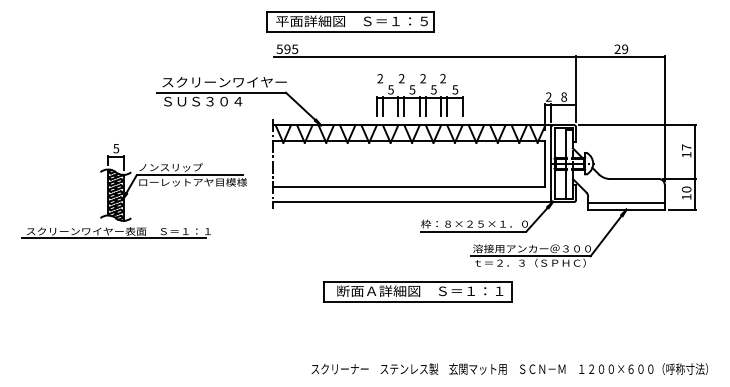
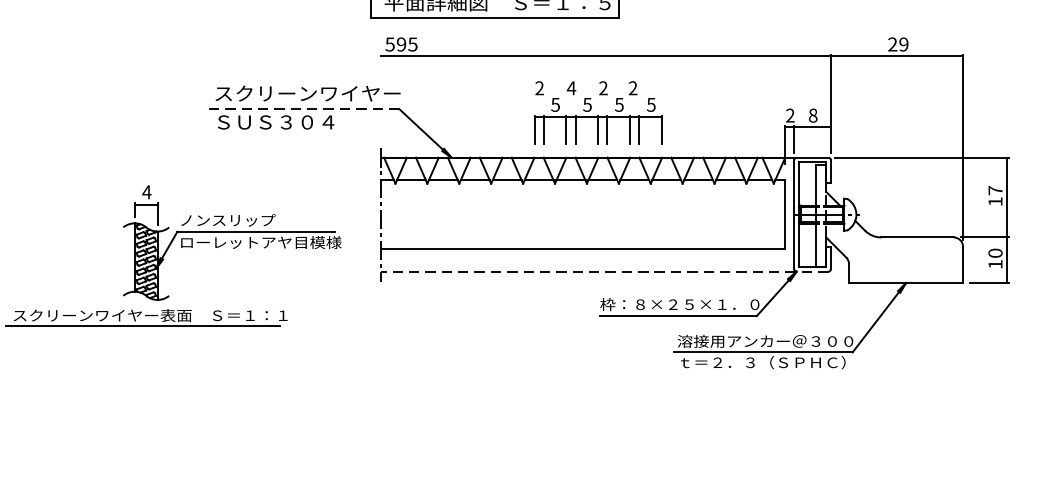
text: (401, 78) -> (571, 87), 2 -> 4
line: (221, 92) -> (303, 108), solid -> dashed
text: (116, 148) -> (147, 192), 5 -> 4
line: (423, 201) -> (603, 270), solid -> dashed
line: (626, 202) -> (905, 272), removed
part: (417, 291) -> (595, 404), removed

